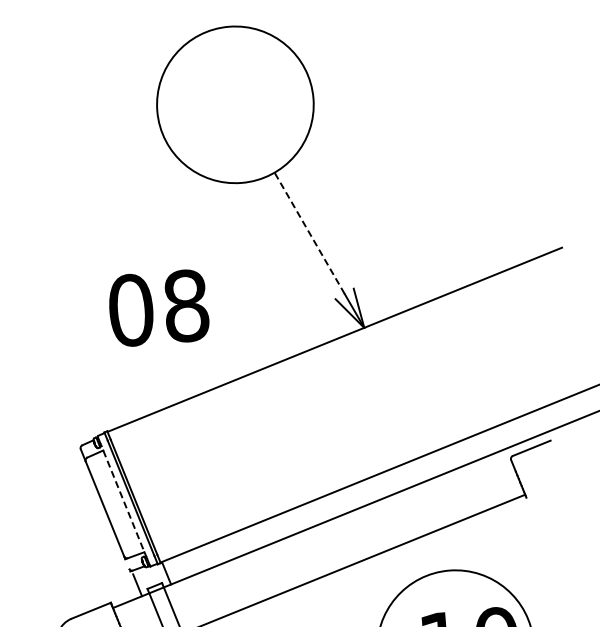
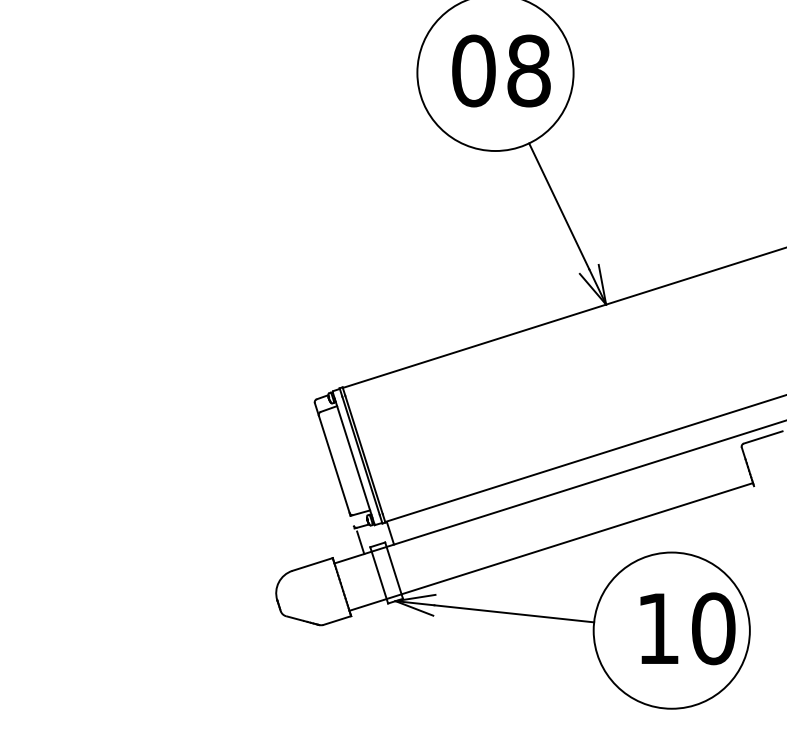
line: (309, 233) -> (559, 206), dashed -> solid
text: (158, 307) -> (501, 70), moved
line: (123, 500) -> (353, 457), dashed -> solid

